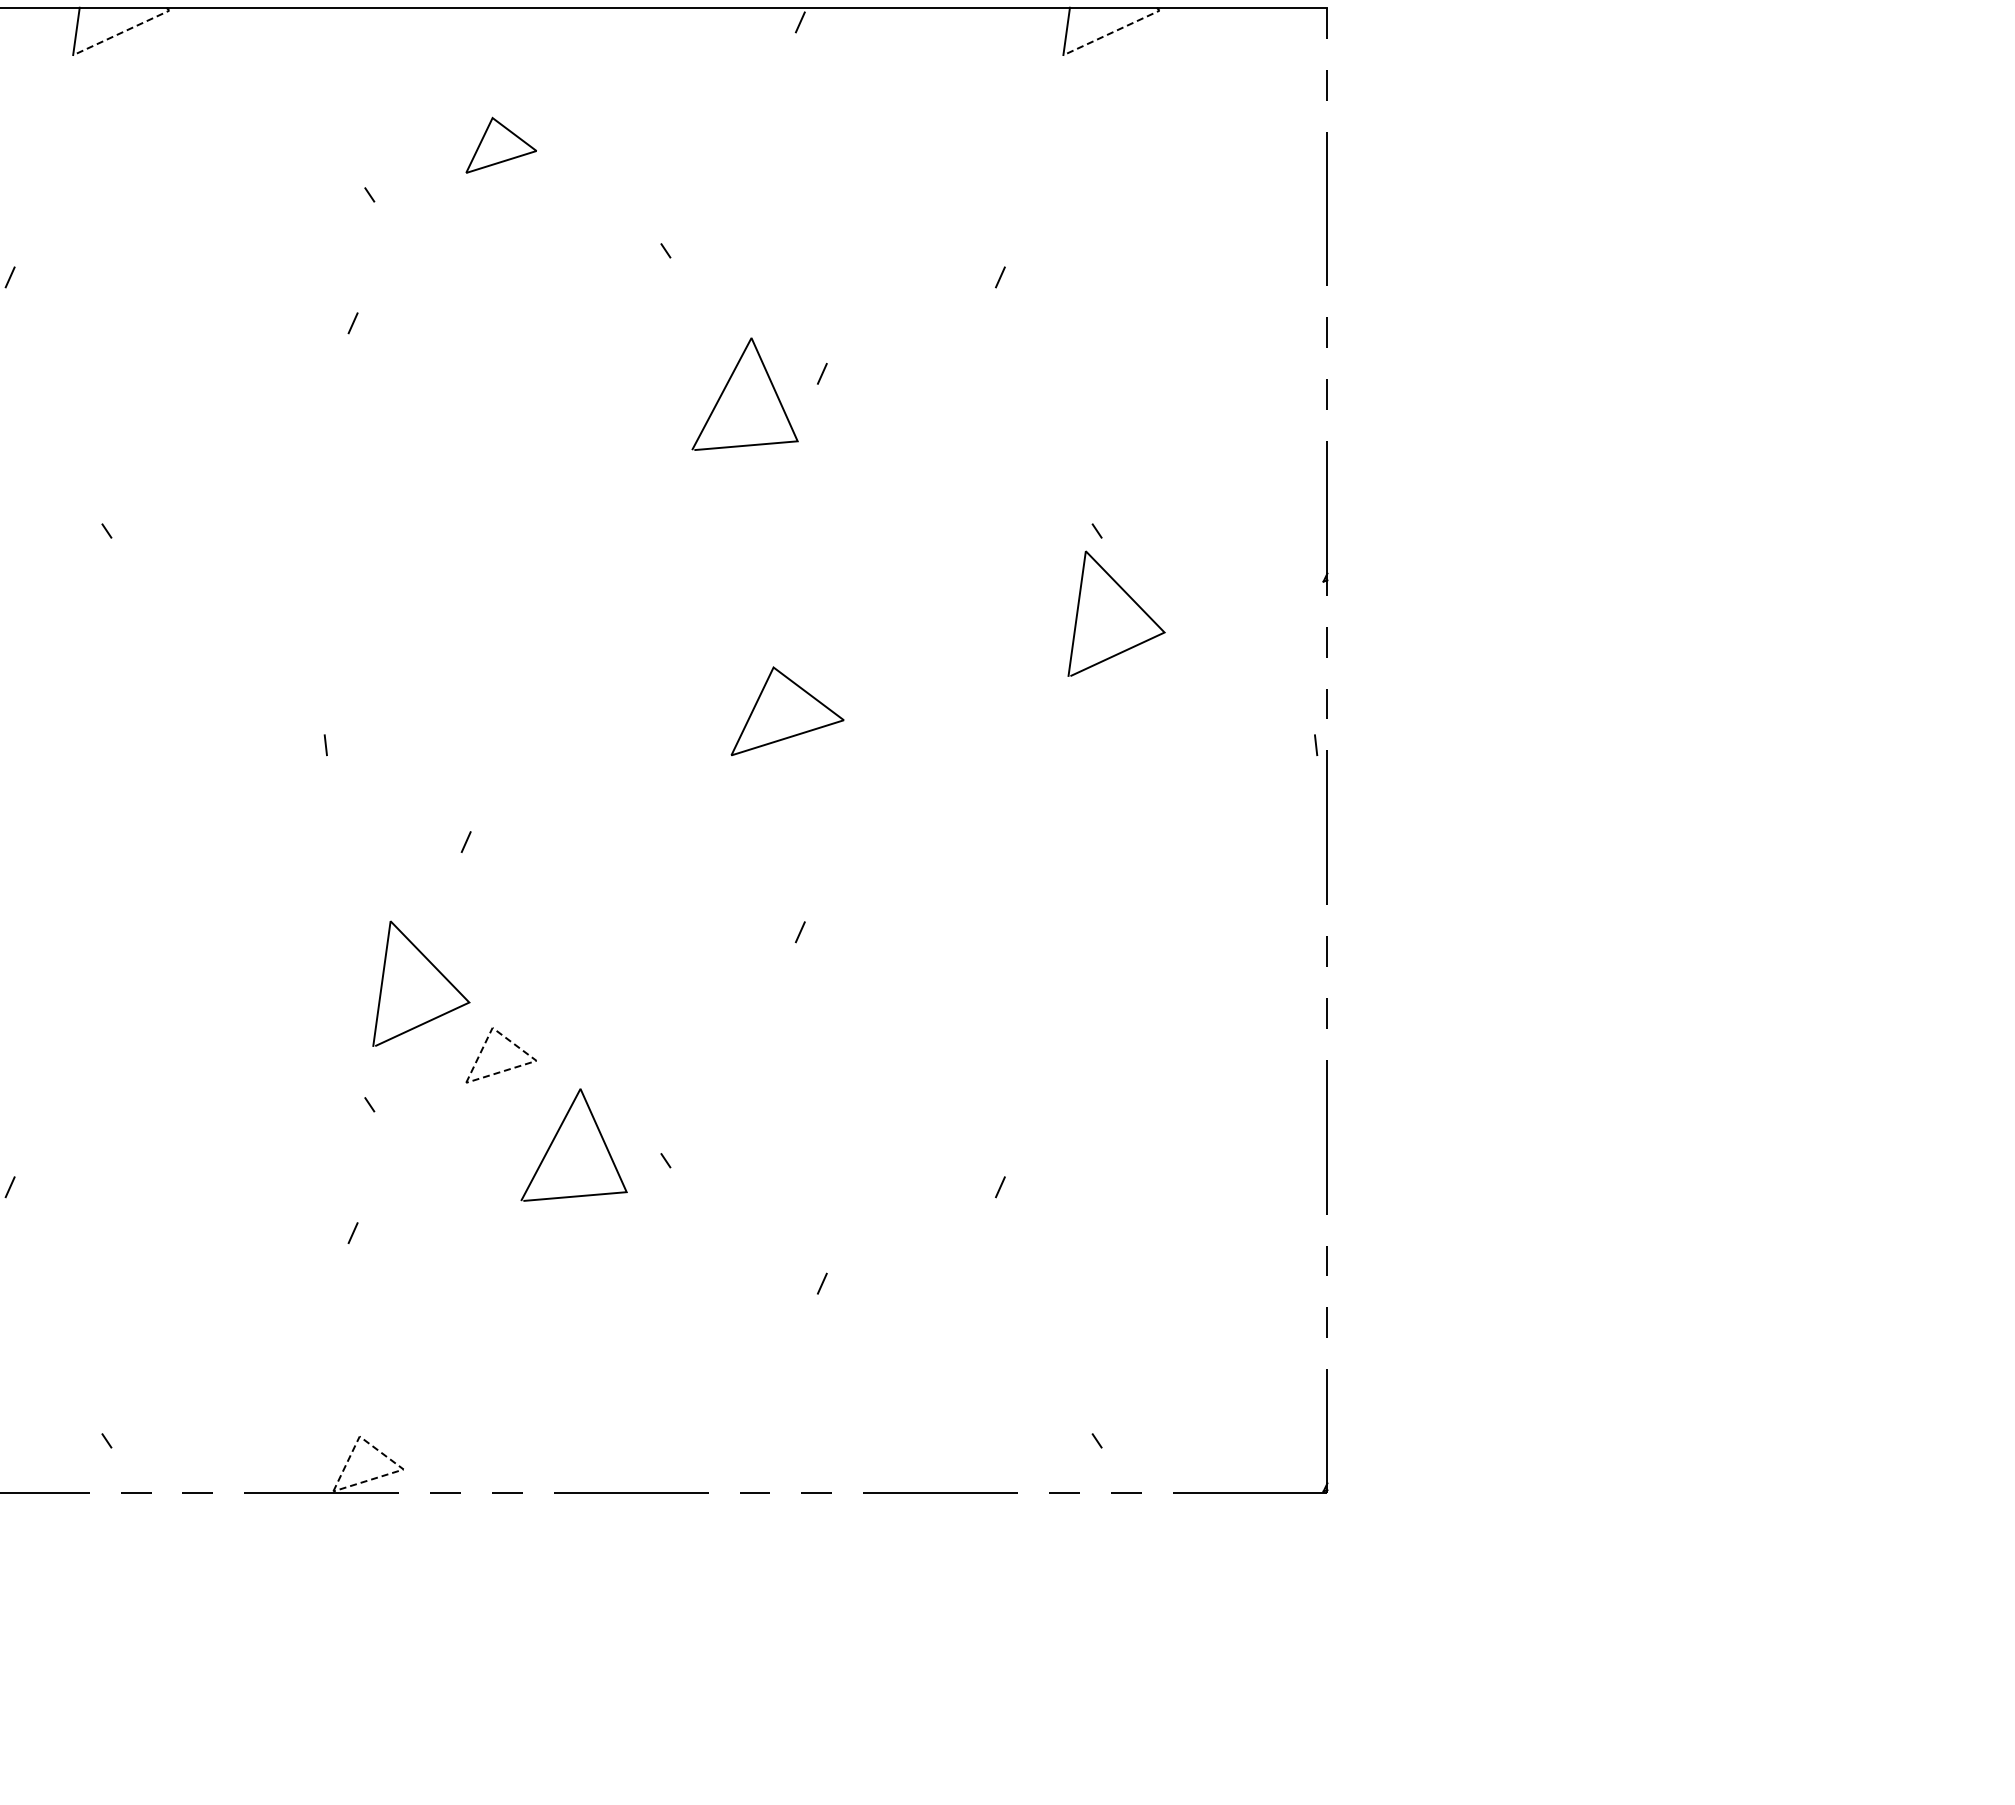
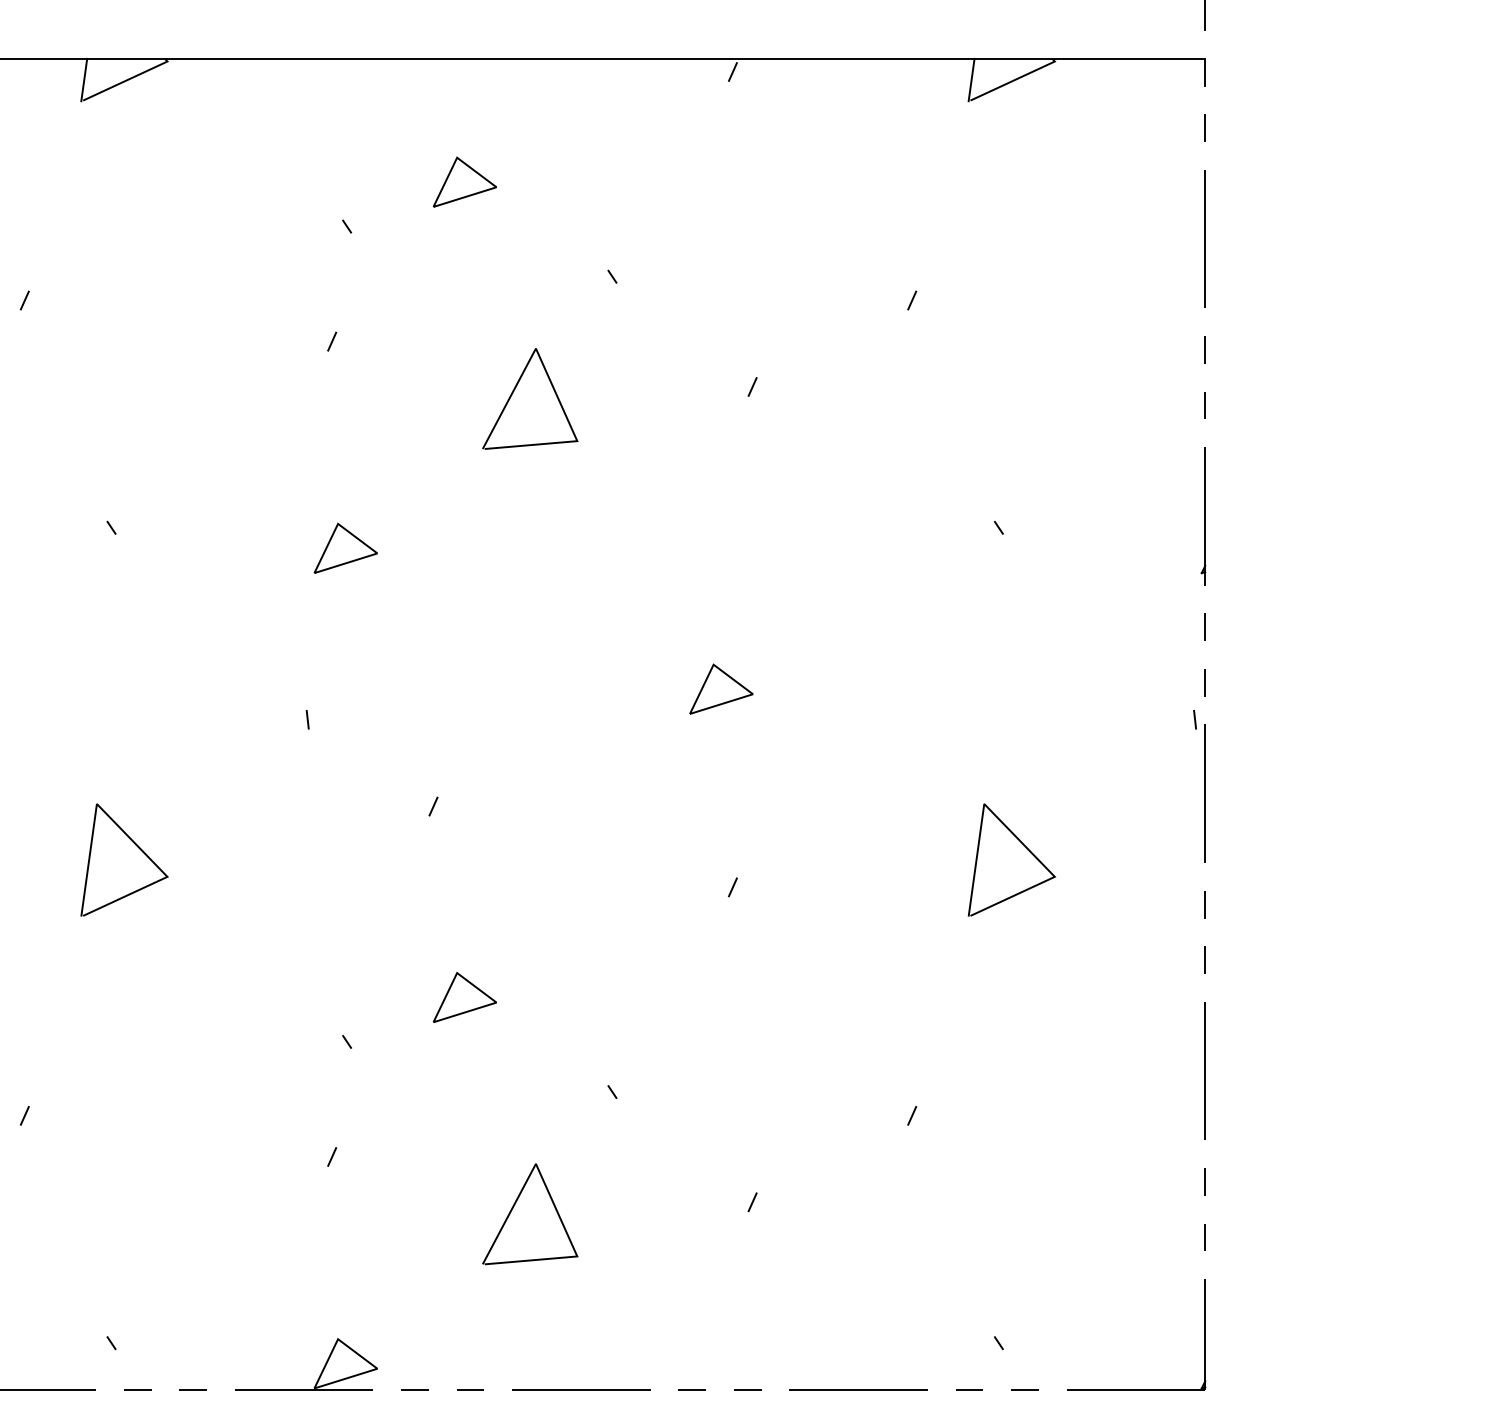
line: (125, 31) -> (128, 80), dashed -> solid
line: (1115, 31) -> (1015, 80), dashed -> solid
line: (727, 385) -> (514, 391), moved
part: (368, 553) -> (345, 547), added
line: (1130, 598) -> (1024, 846), moved
part: (787, 710) -> (721, 688), size x0.62
line: (436, 970) -> (138, 848), moved
line: (519, 1048) -> (481, 991), dashed -> solid
line: (556, 1136) -> (514, 1206), moved
line: (386, 1456) -> (362, 1357), dashed -> solid

